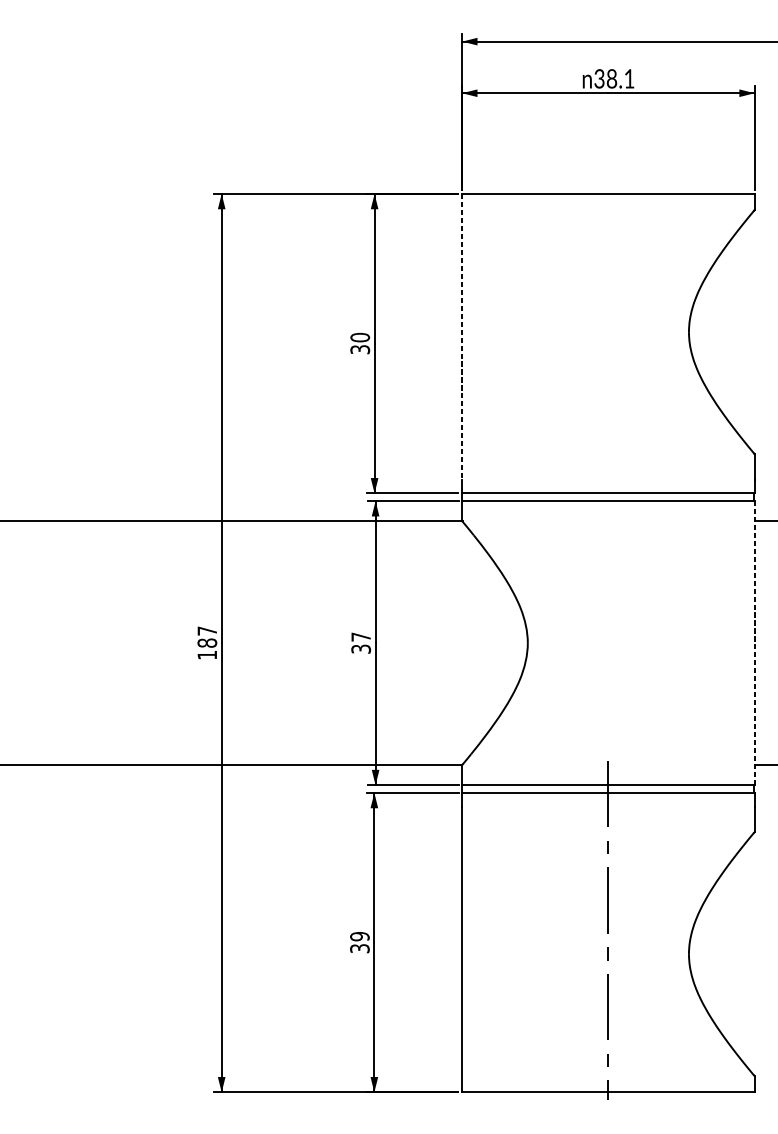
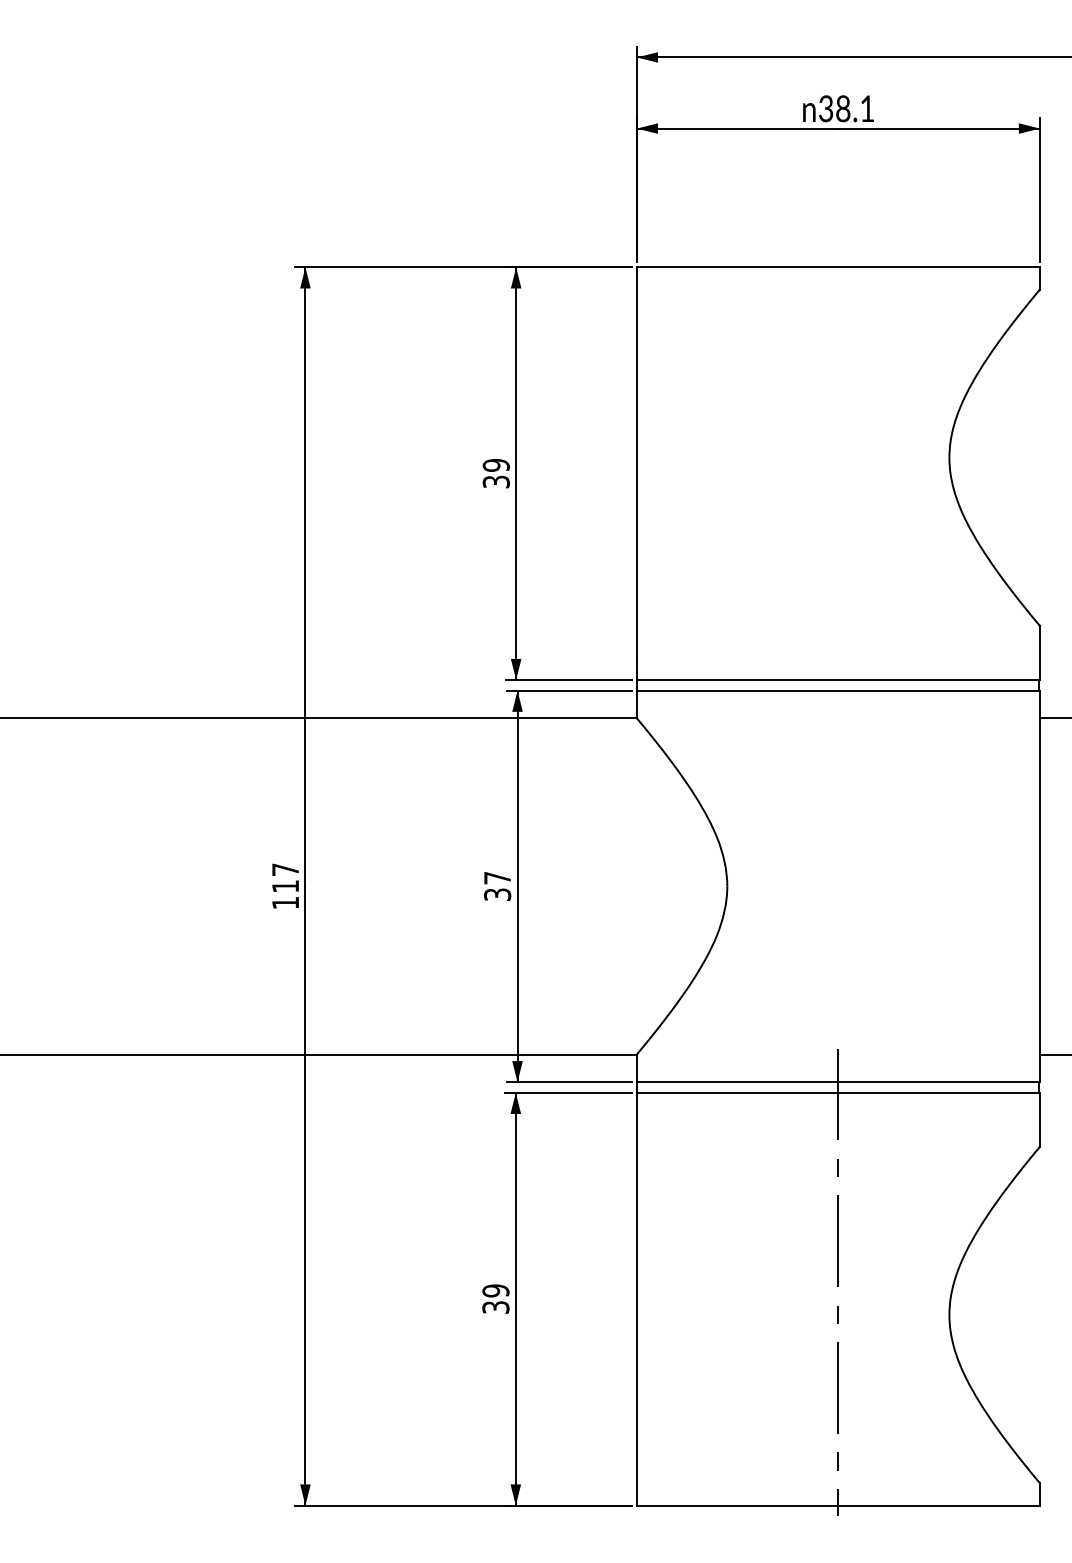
text: (360, 336) -> (496, 464), 30 -> 39
line: (461, 336) -> (636, 464), dashed -> solid
text: (207, 643) -> (285, 886), 187 -> 117
line: (754, 643) -> (1039, 886), dashed -> solid

